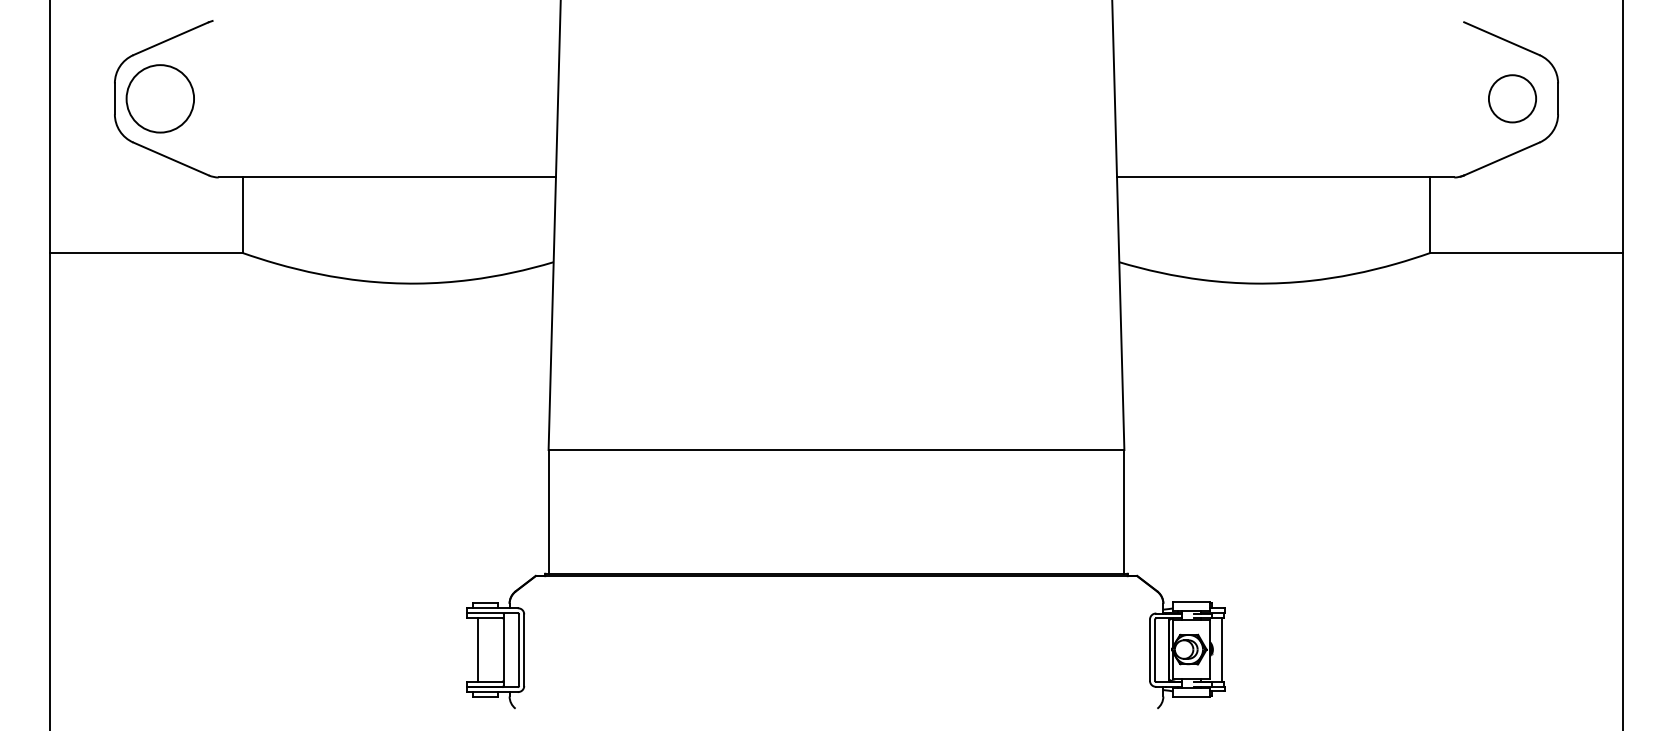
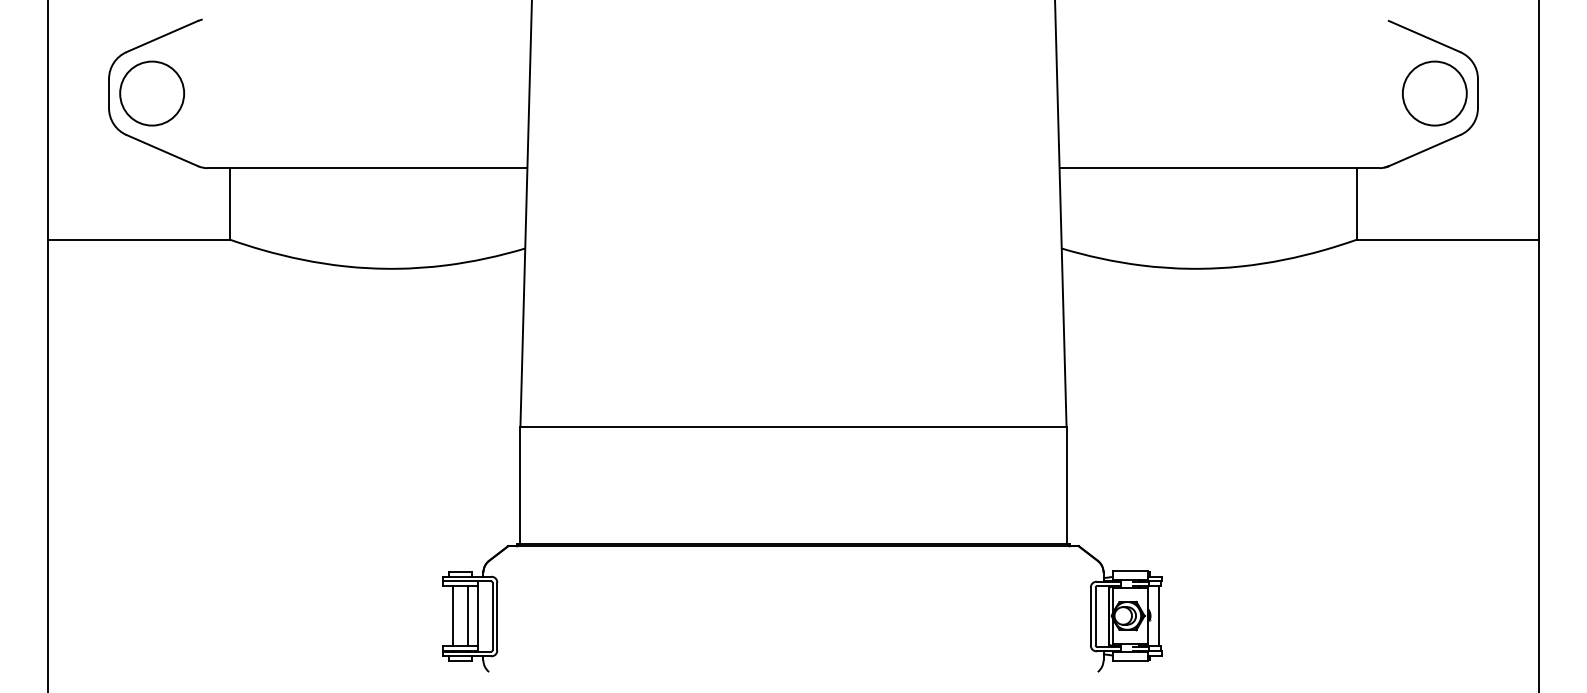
circle: (1512, 98) -> (1434, 93), size x1.43
line: (492, 650) -> (467, 616), added

